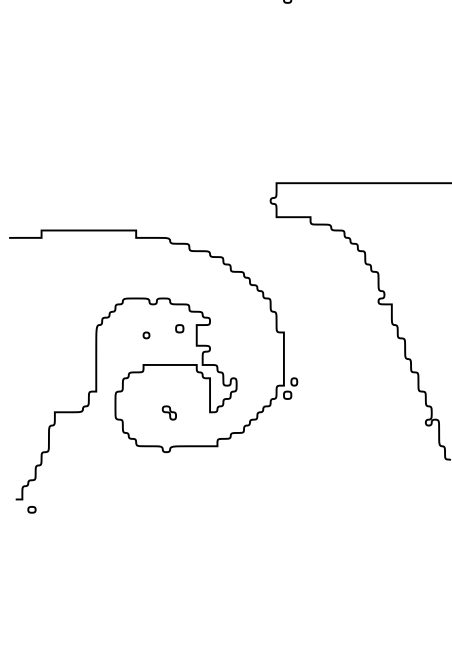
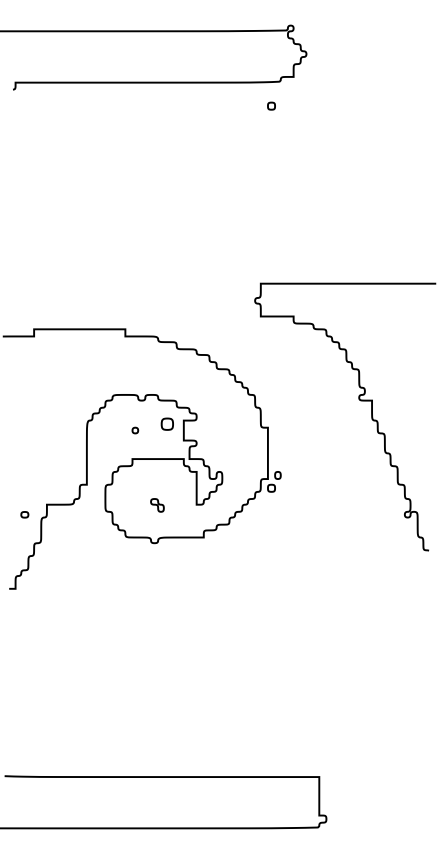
part: (179, 328) -> (167, 423), size x1.6
part: (31, 509) -> (24, 514), moved

